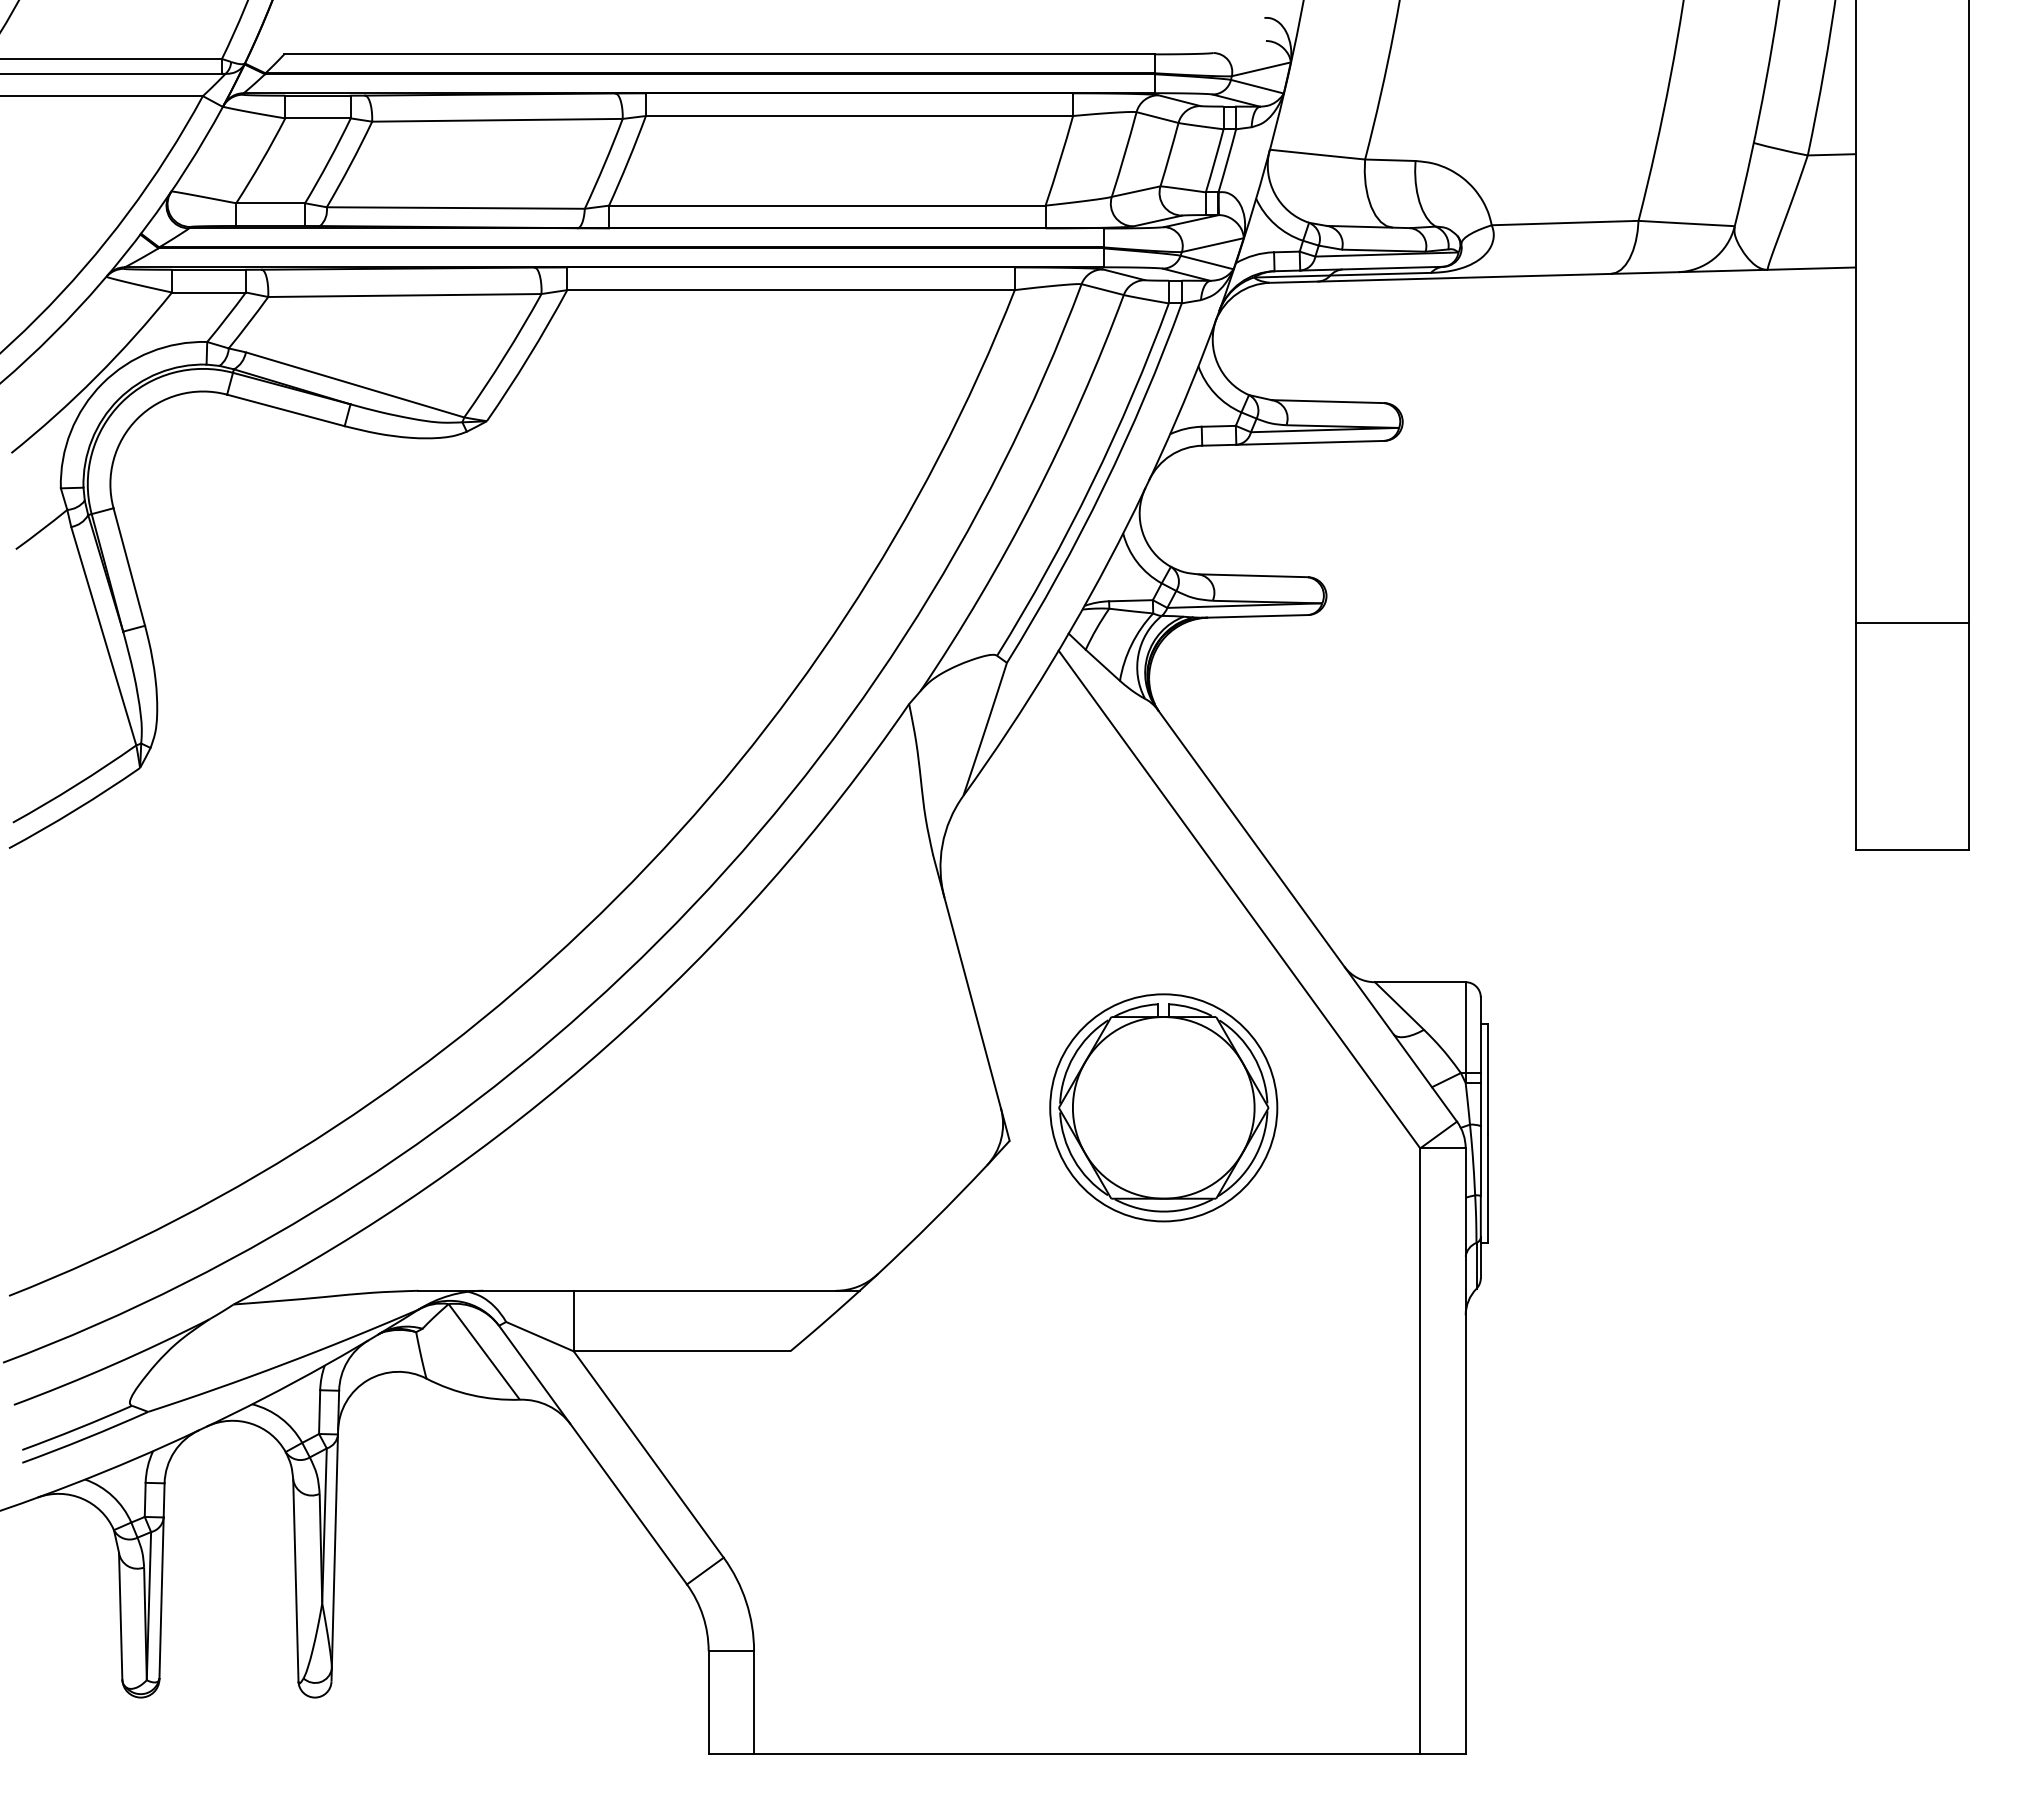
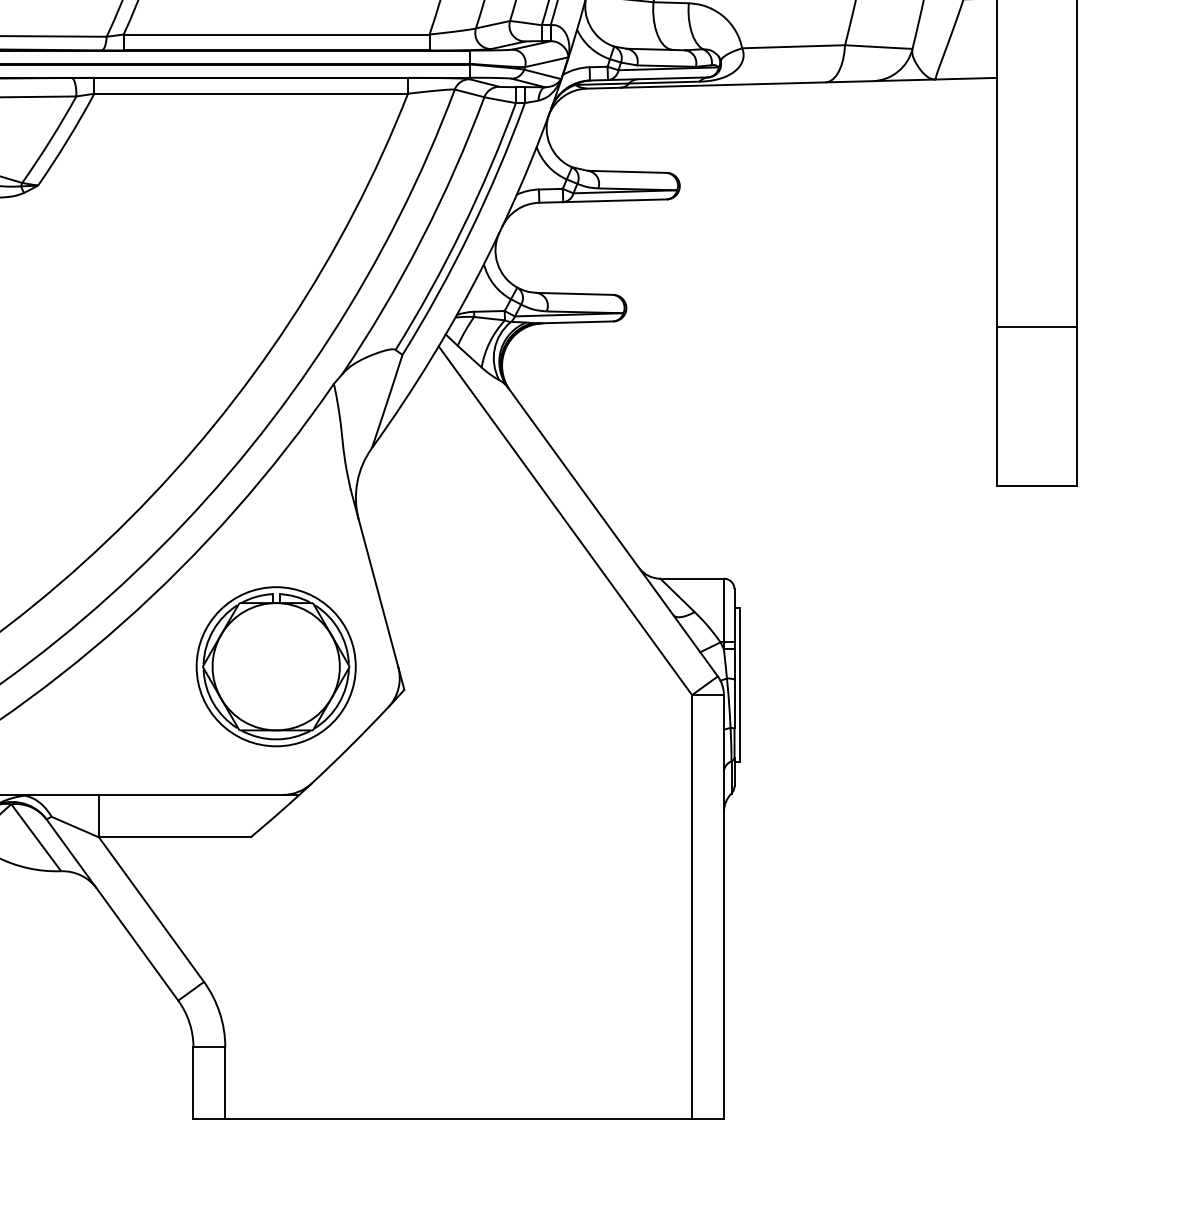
part: (1163, 1107) -> (276, 666), moved

